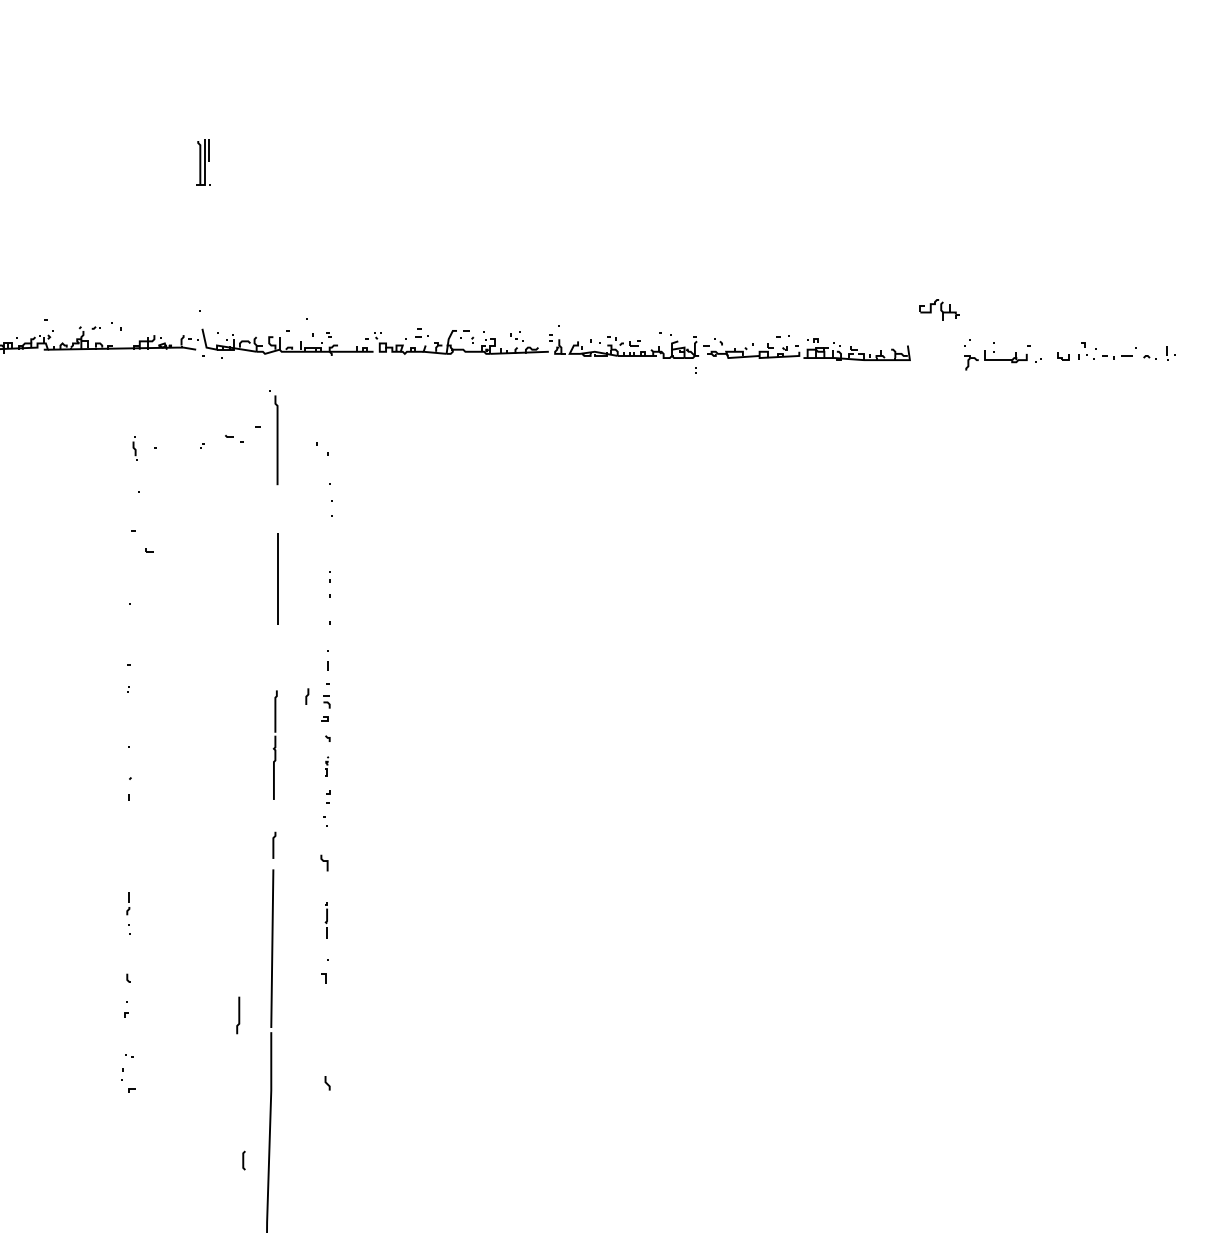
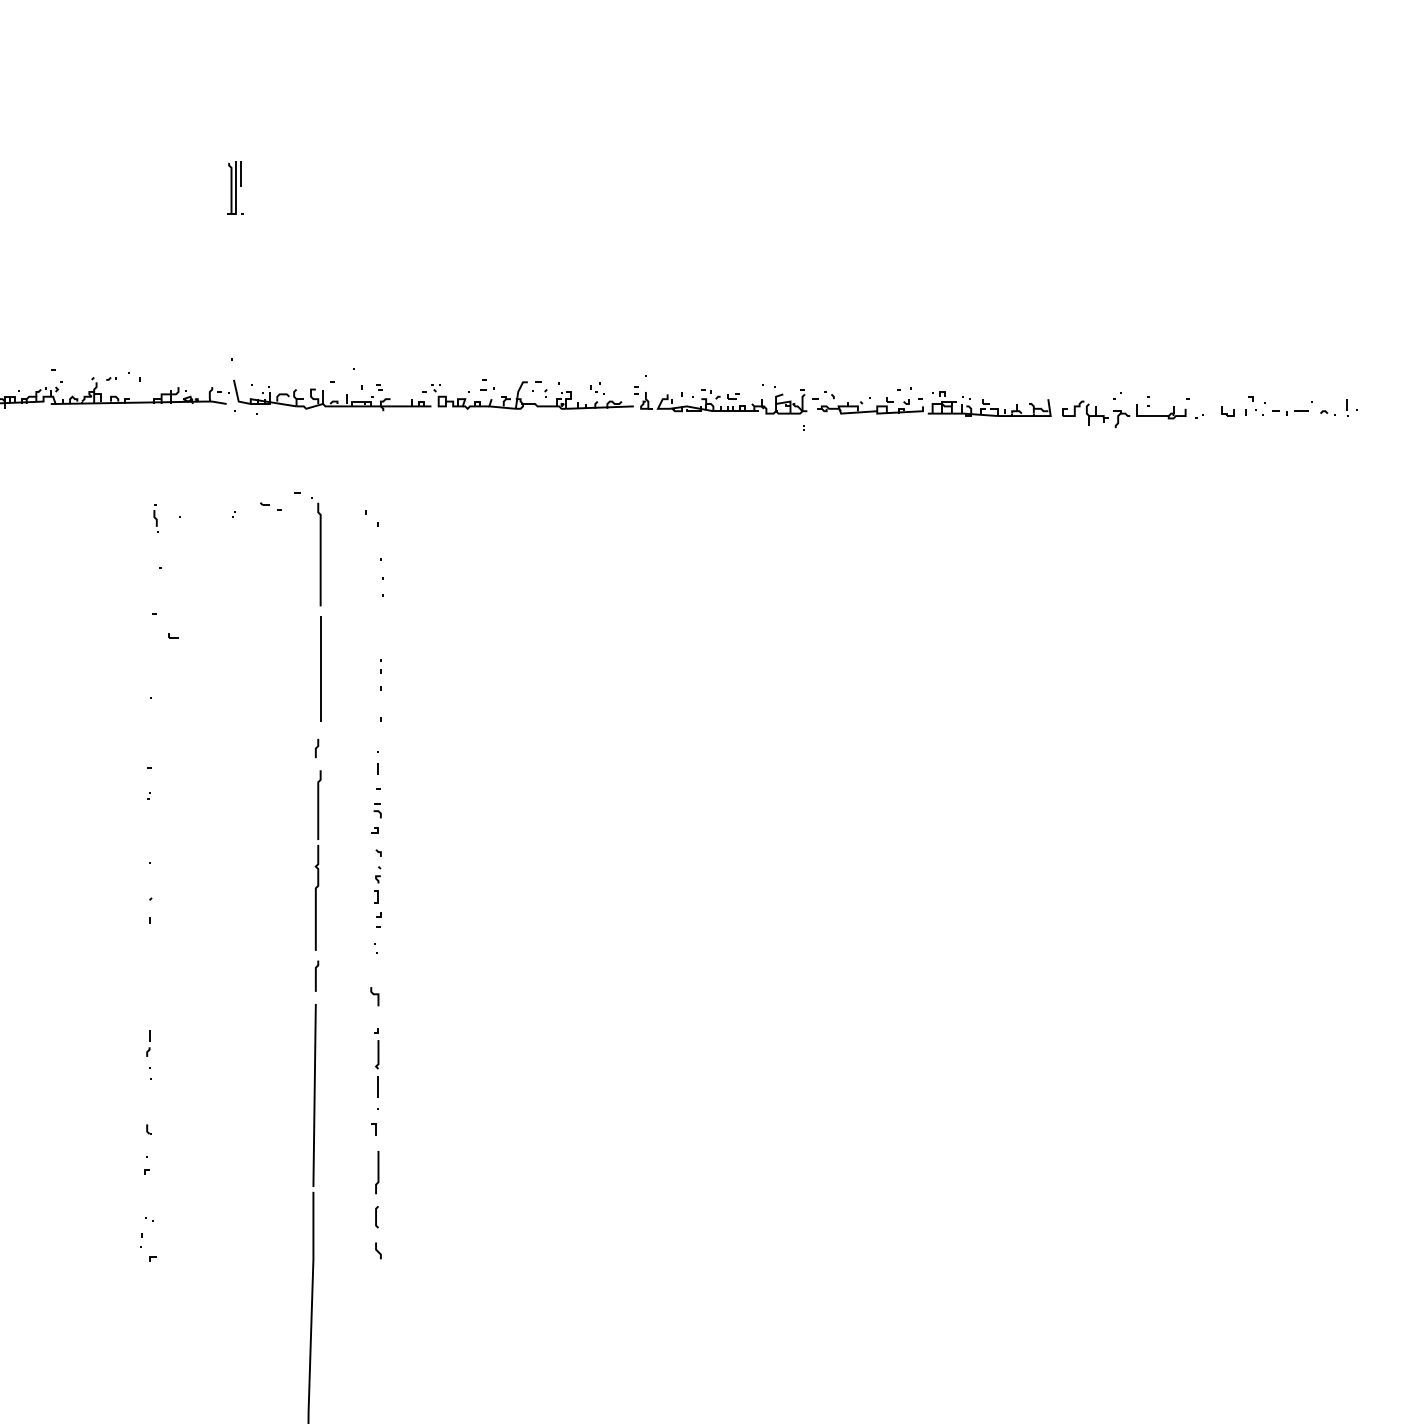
part: (940, 309) -> (1085, 412), moved
part: (273, 437) -> (316, 551), moved
line: (307, 696) -> (317, 748), moved
part: (274, 745) -> (317, 860), size x1.43
part: (326, 765) -> (377, 884), size x1.67
part: (325, 920) -> (376, 1062), size x1.67
line: (238, 1015) -> (377, 1172), moved
line: (243, 1160) -> (376, 1217), moved

